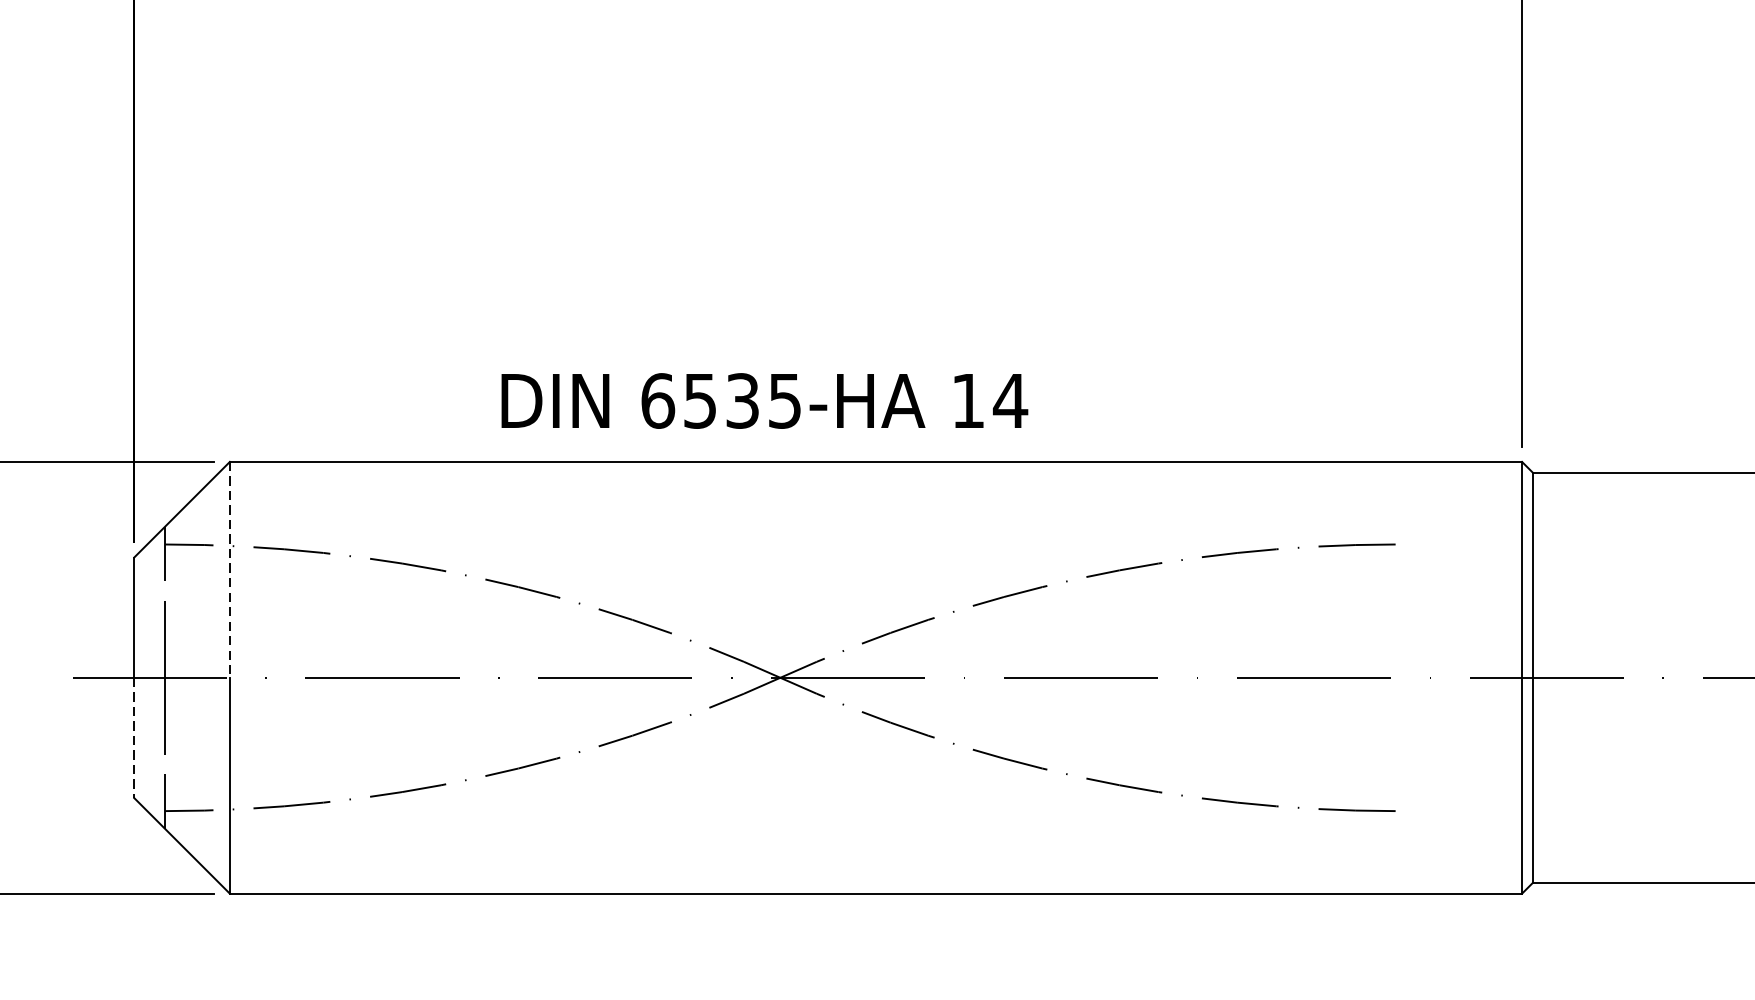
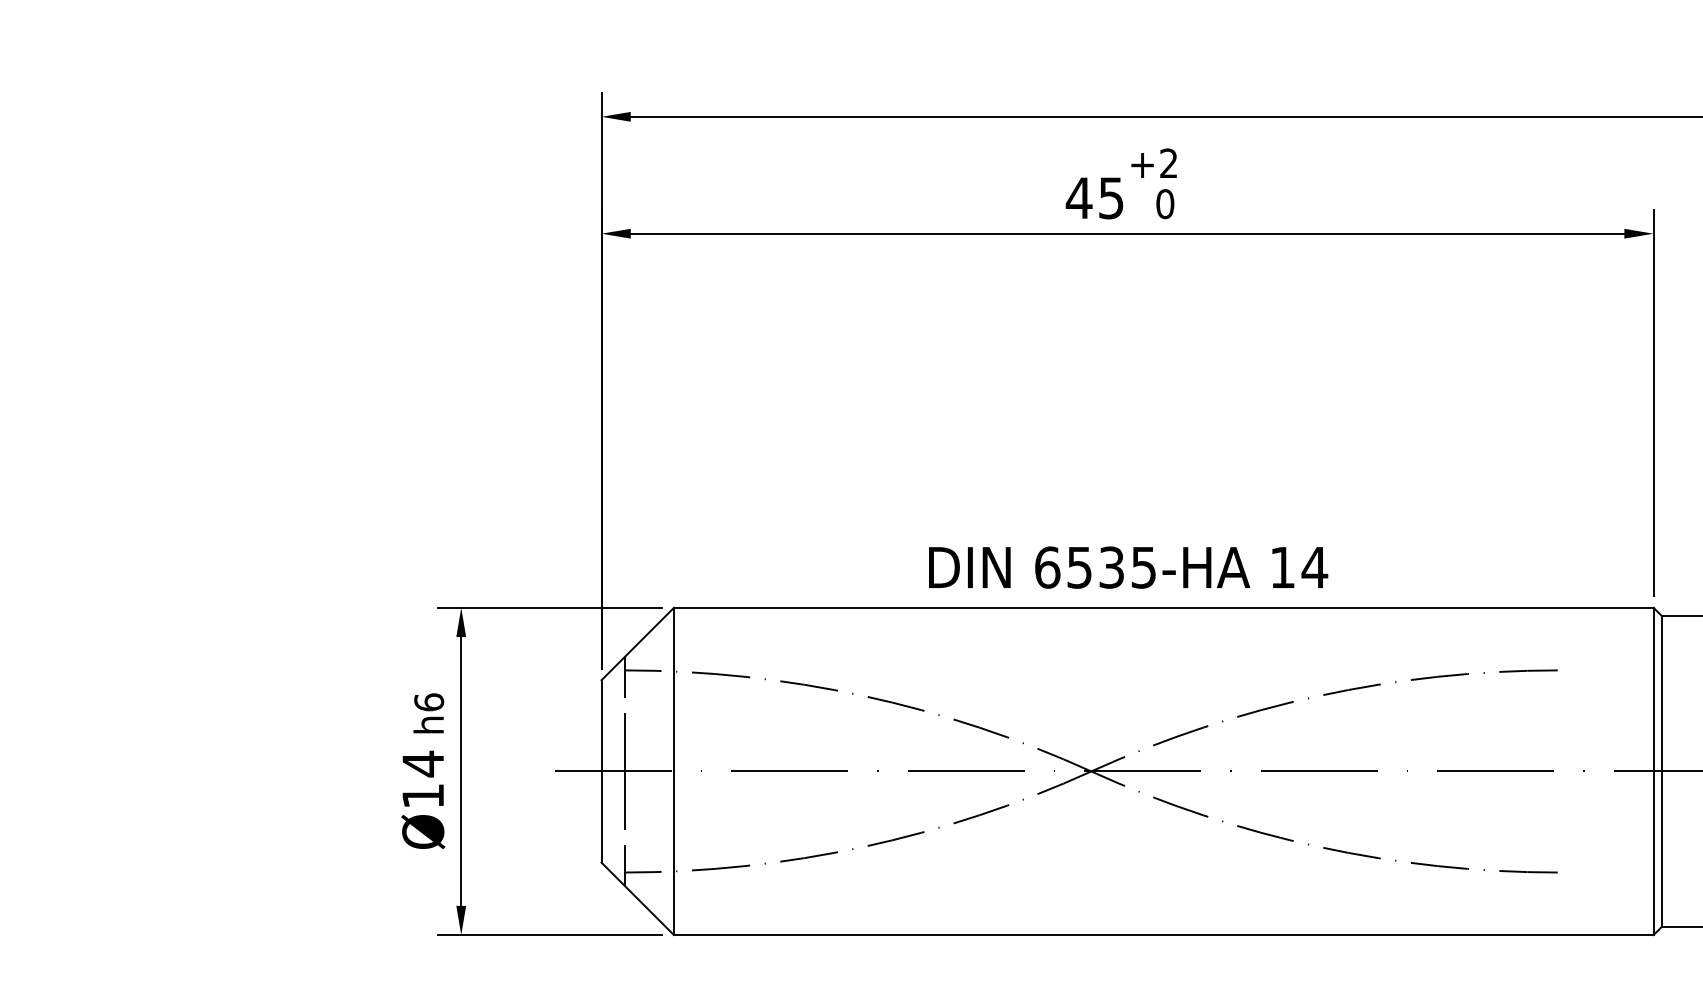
text: (764, 400) -> (1128, 567), moved
line: (230, 569) -> (674, 689), dashed -> solid
line: (134, 738) -> (601, 817), dashed -> solid

